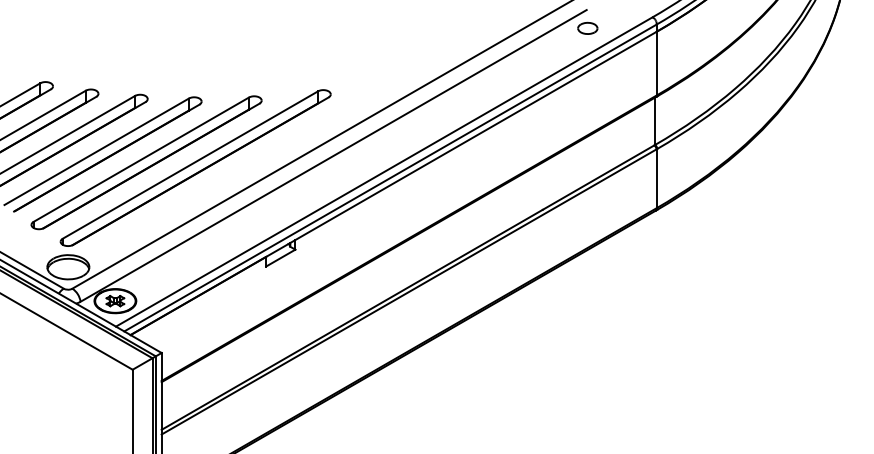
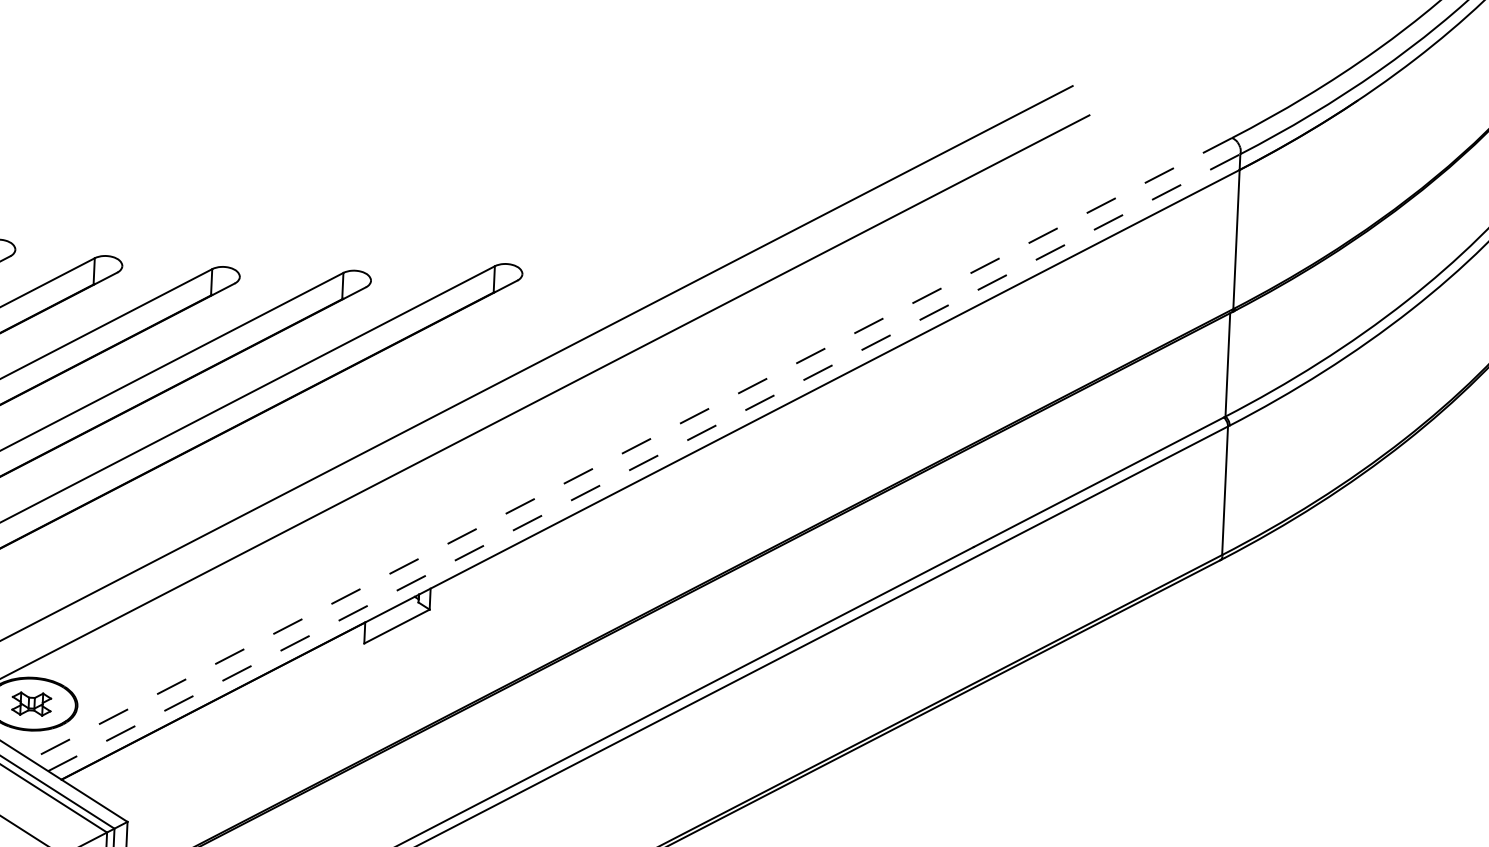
part: (587, 27) -> (1089, 153), removed
line: (384, 172) -> (631, 449), solid -> dashed
line: (390, 177) -> (644, 461), solid -> dashed

